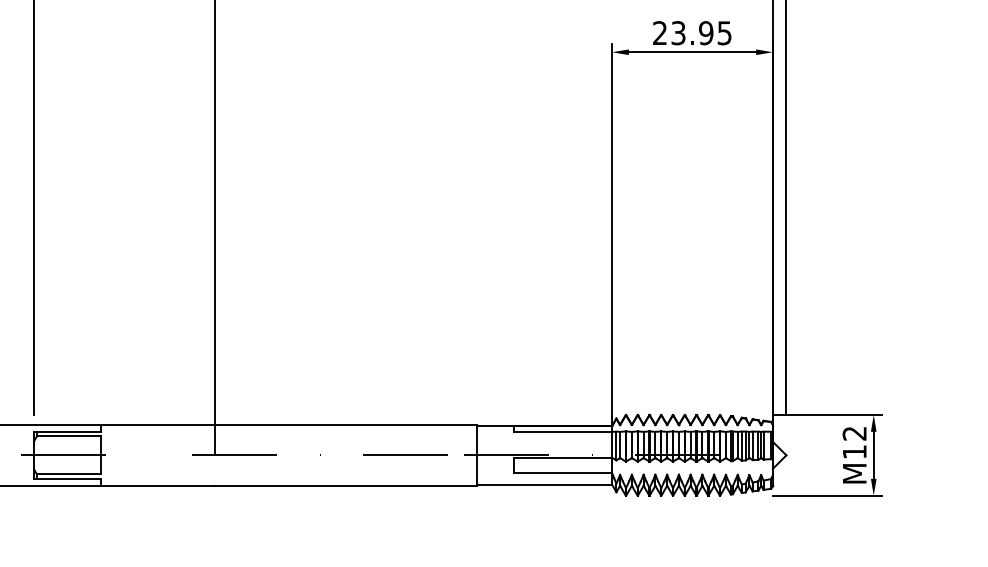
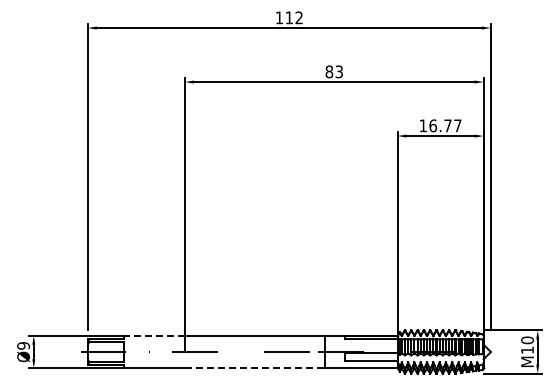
text: (692, 32) -> (440, 125), 23.95 -> 16.77
line: (158, 424) -> (154, 335), solid -> dashed
text: (854, 433) -> (527, 340), M12 -> M10
line: (346, 486) -> (255, 368), solid -> dashed

